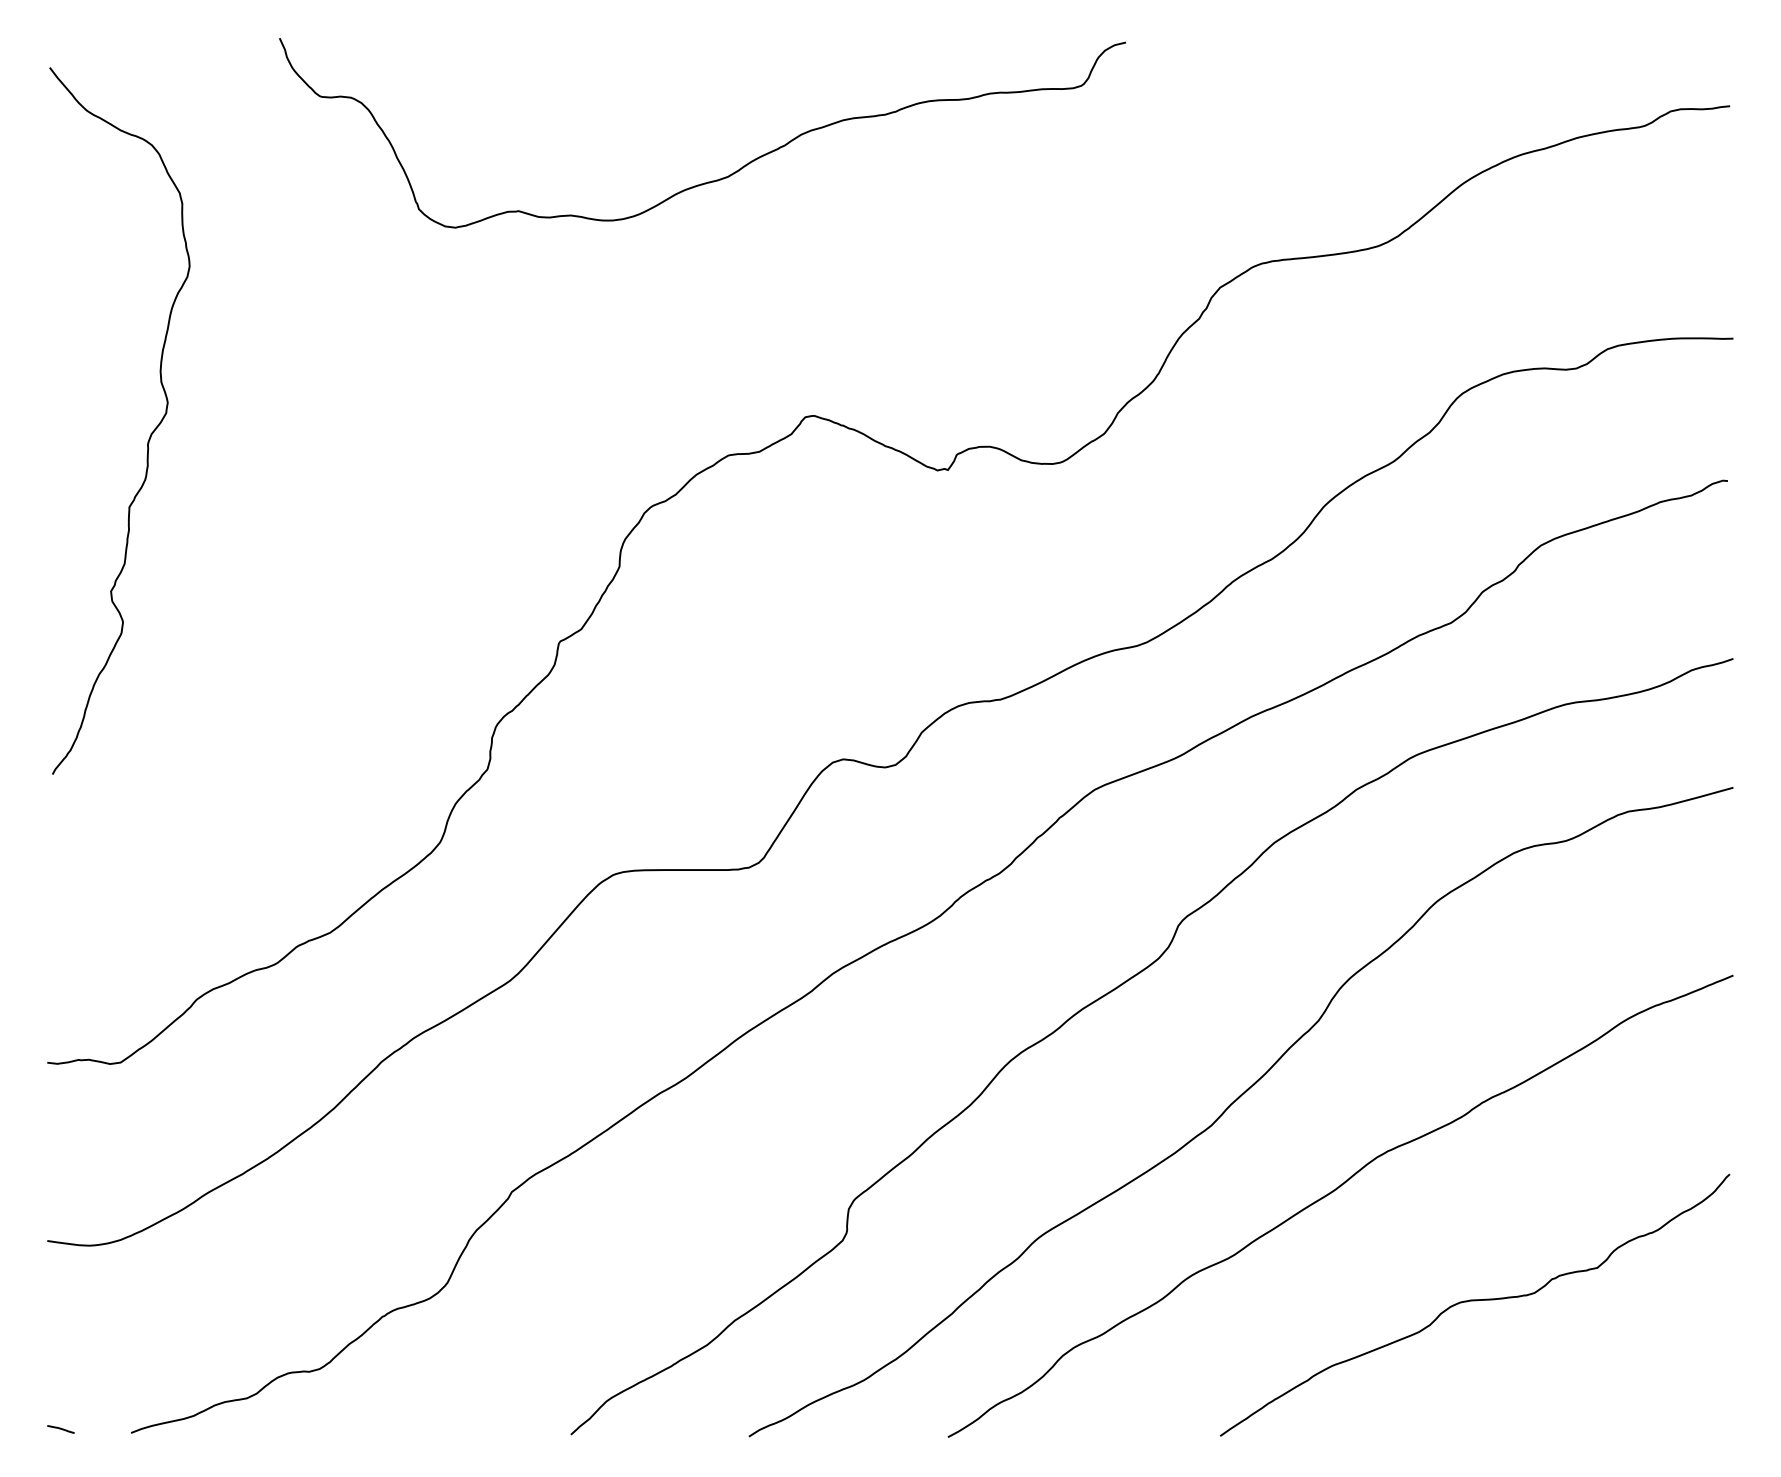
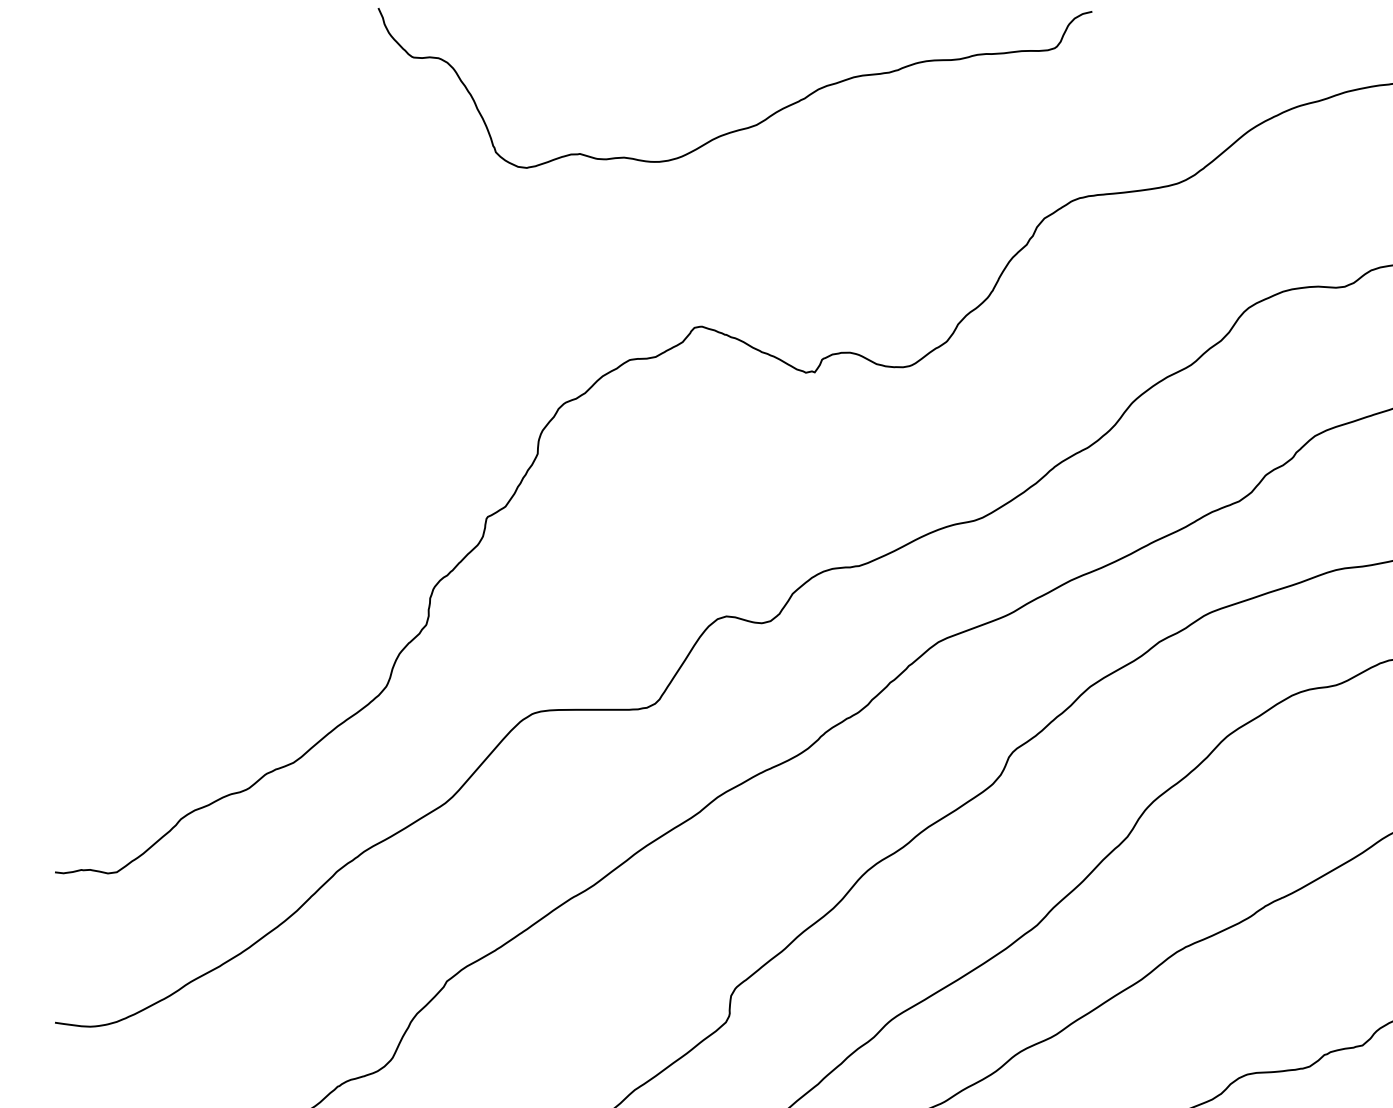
curve: (712, 180) -> (743, 128), moved
curve: (150, 433) -> (142, 341), removed

